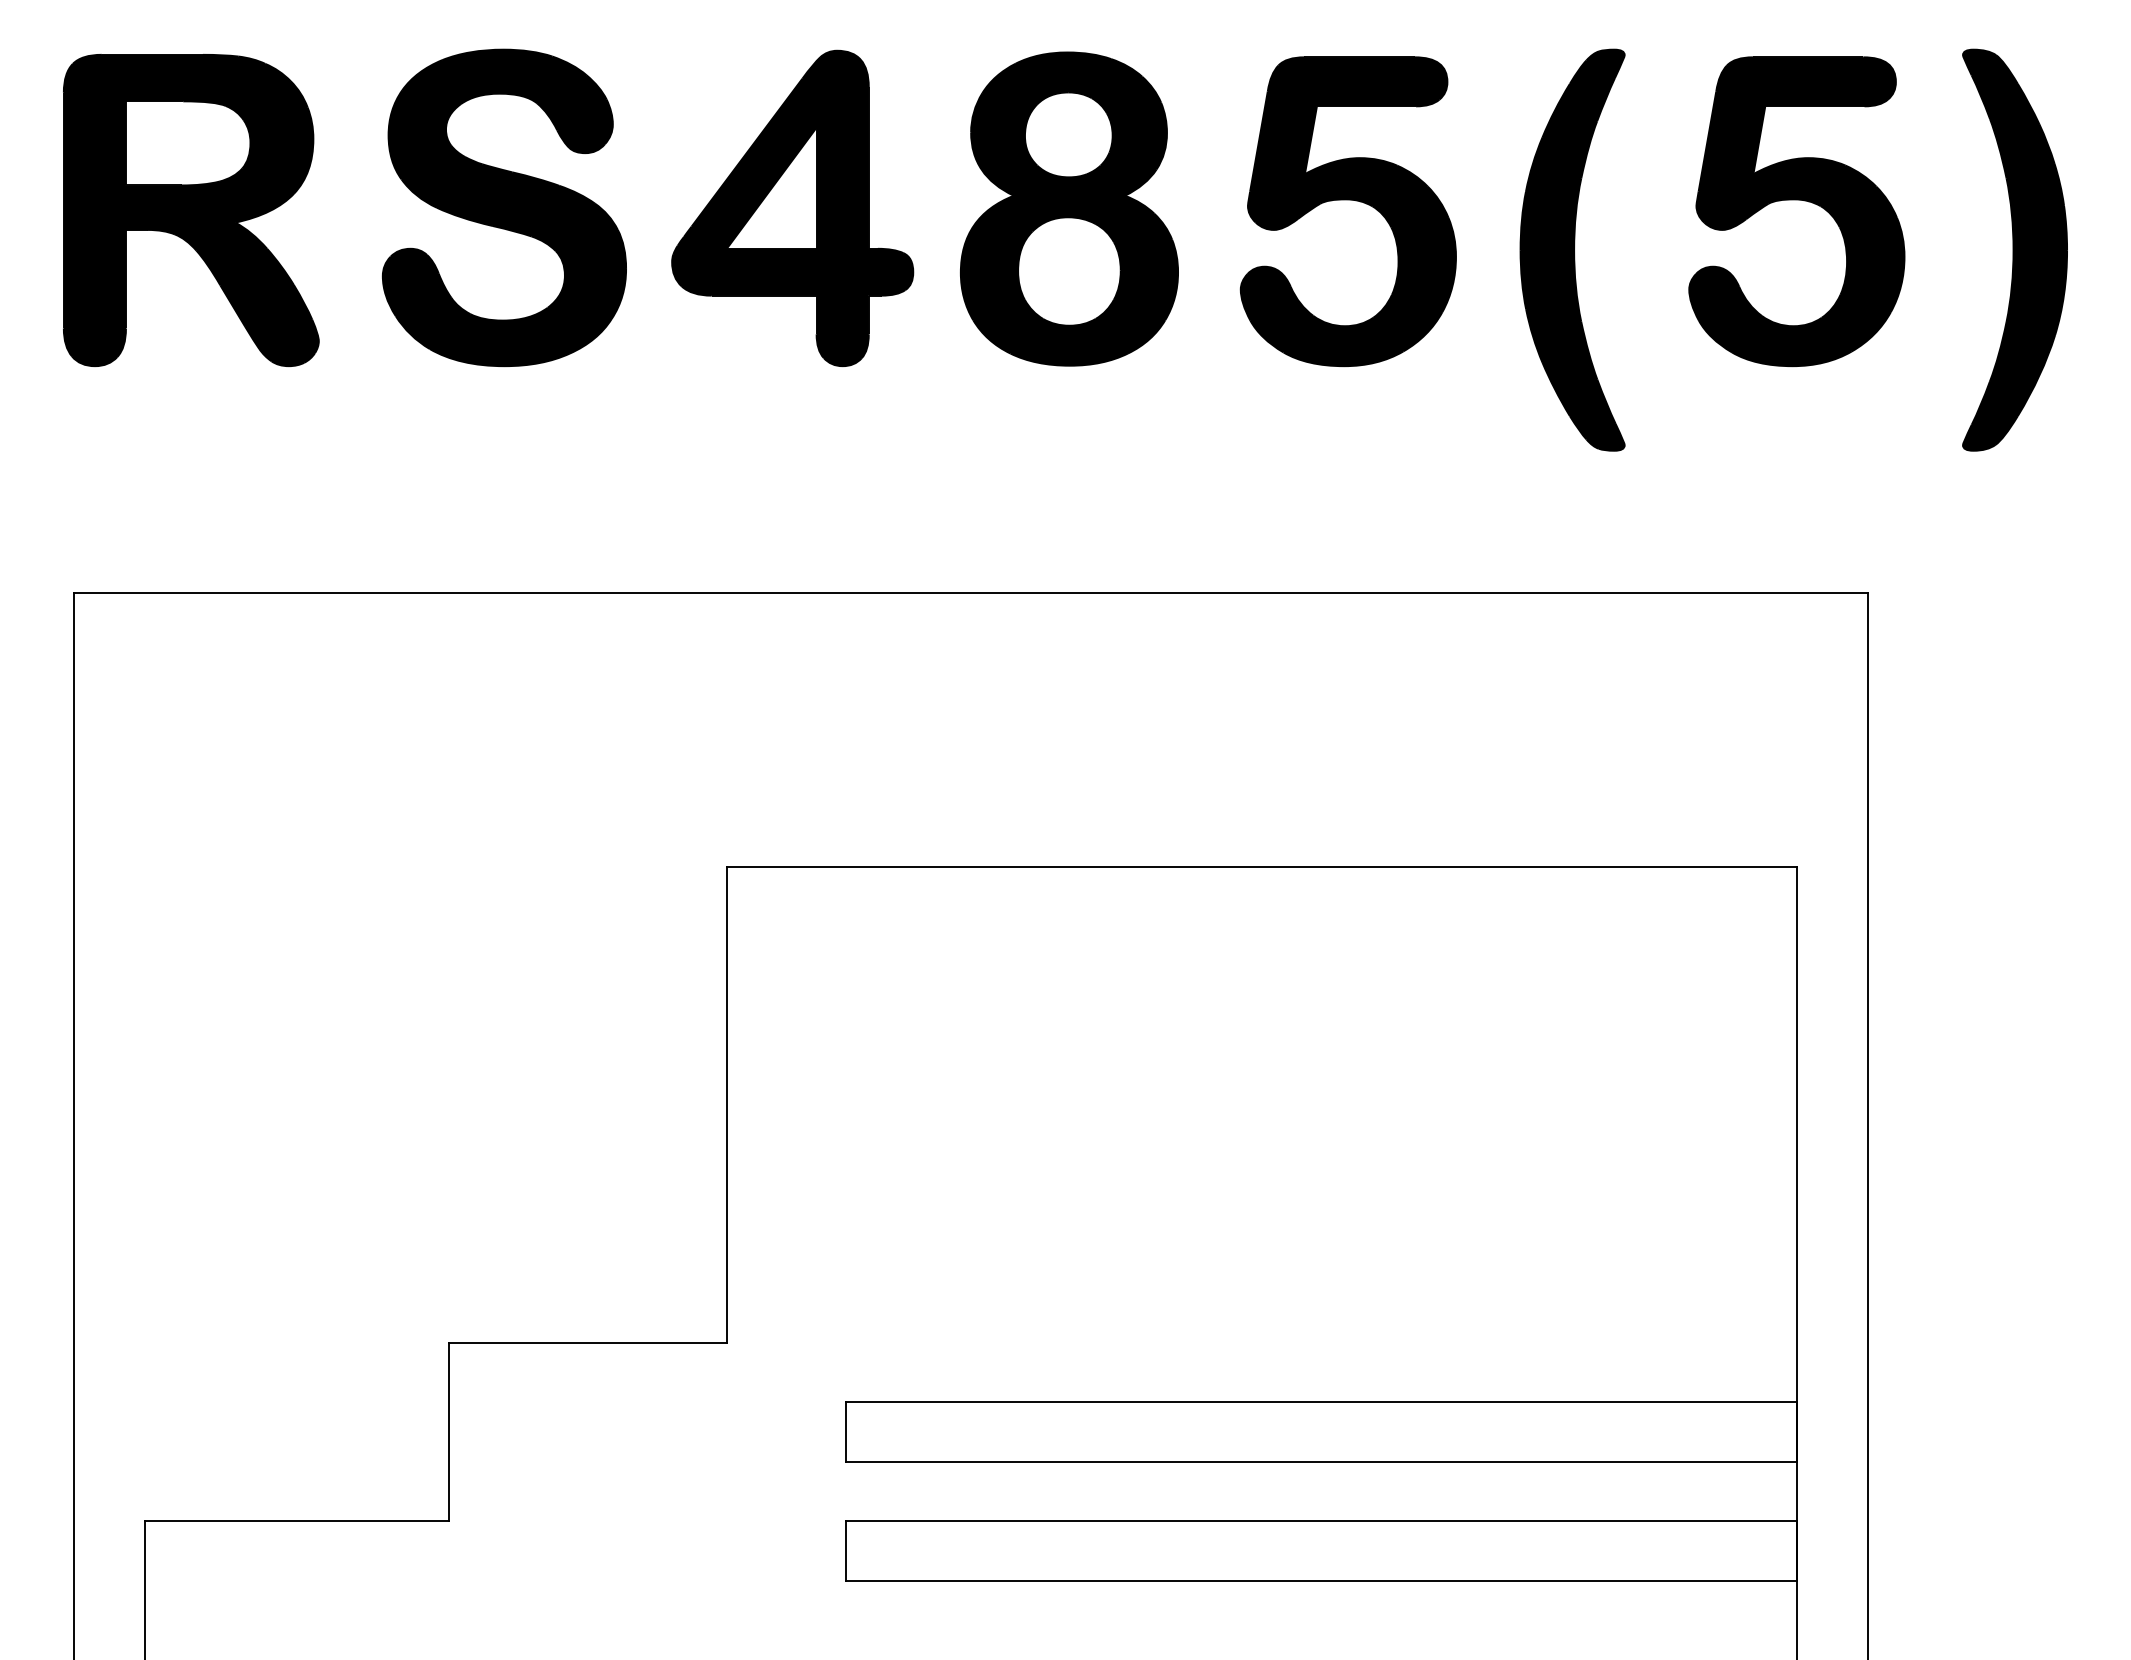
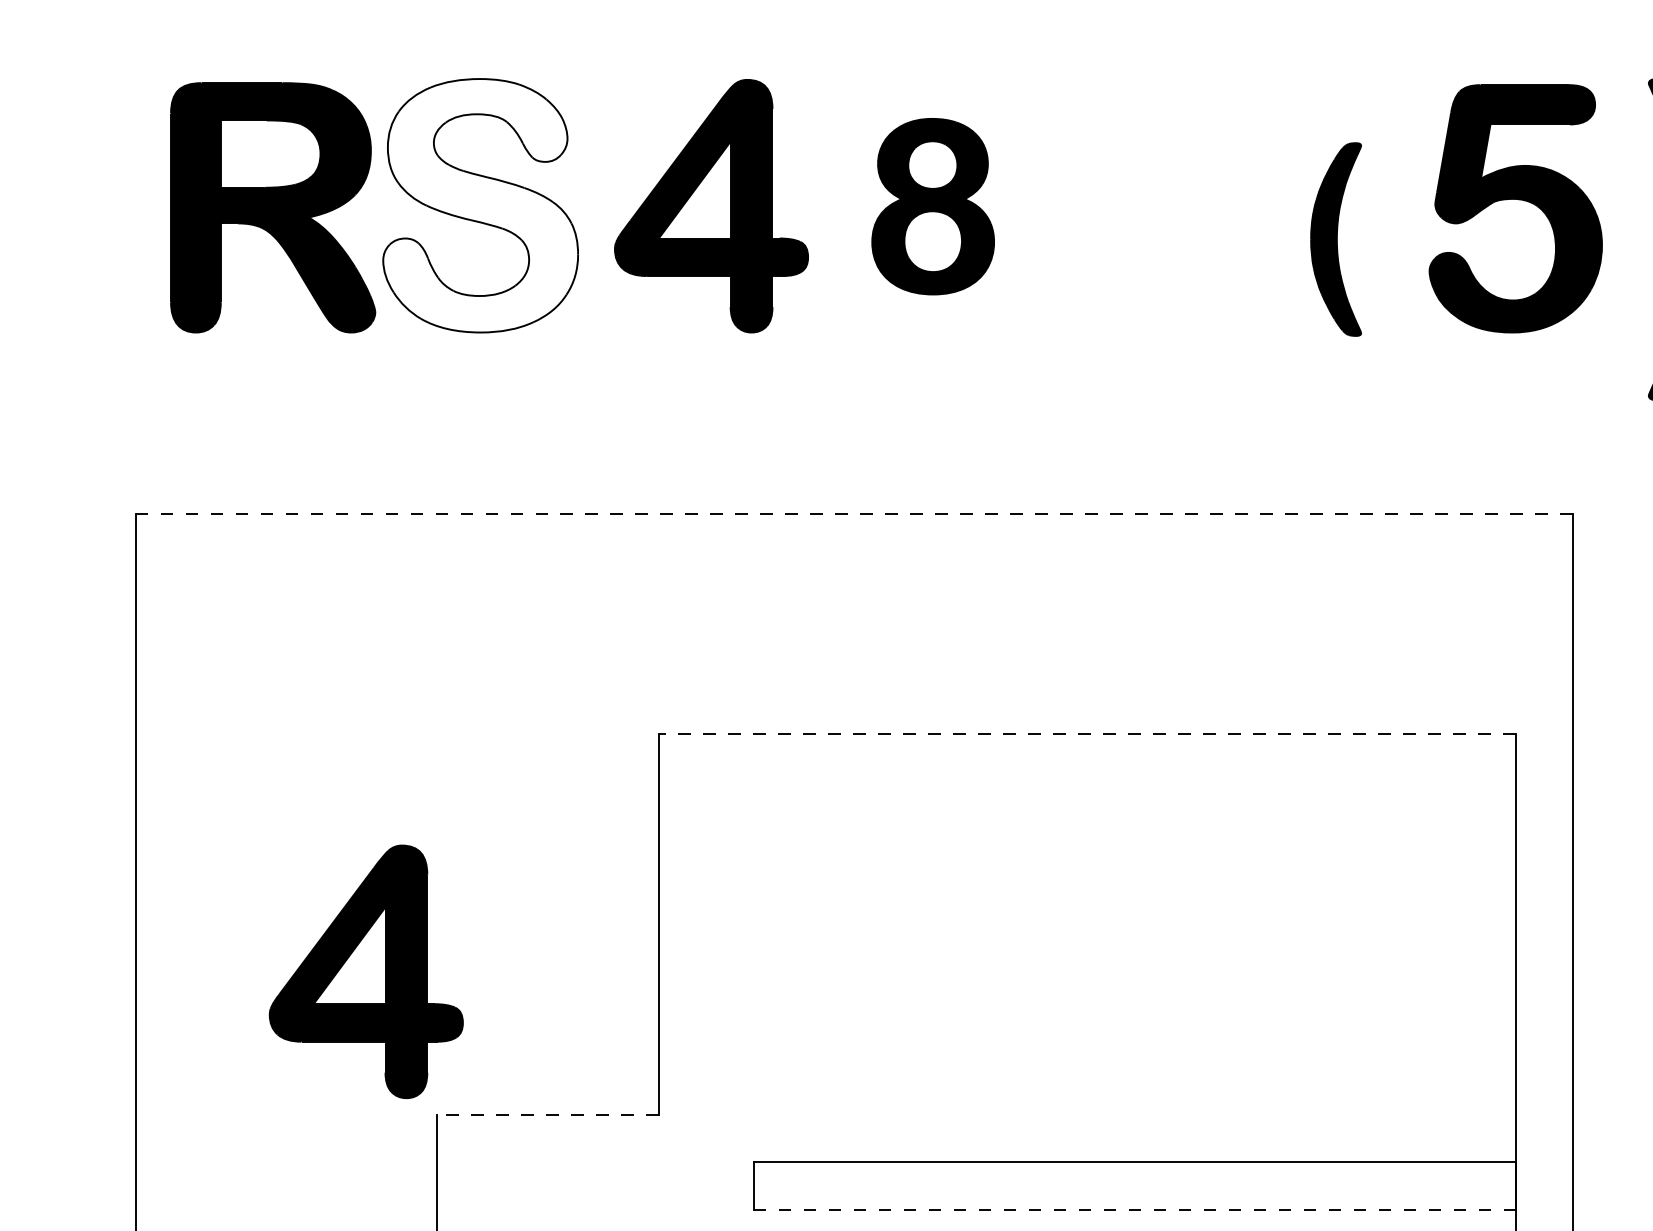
part: (1347, 200) -> (1155, 199), removed
fill: (504, 207) -> (480, 205), removed
part: (1069, 208) -> (933, 206), size x0.7
part: (191, 210) -> (273, 207), moved
part: (1572, 249) -> (1336, 239), size x0.6
line: (971, 592) -> (854, 513), solid -> dashed
line: (1261, 867) -> (1087, 734), solid -> dashed
part: (361, 1164) -> (366, 971), added
line: (588, 1342) -> (547, 1114), solid -> dashed
line: (1321, 1461) -> (1135, 1209), solid -> dashed

